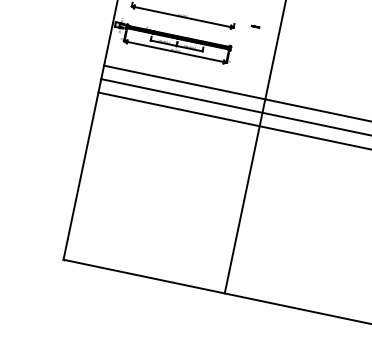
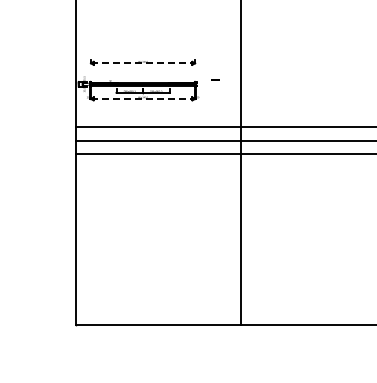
line: (183, 17) -> (143, 63), solid -> dashed
part: (255, 26) -> (215, 79), moved
line: (176, 51) -> (143, 98), solid -> dashed

